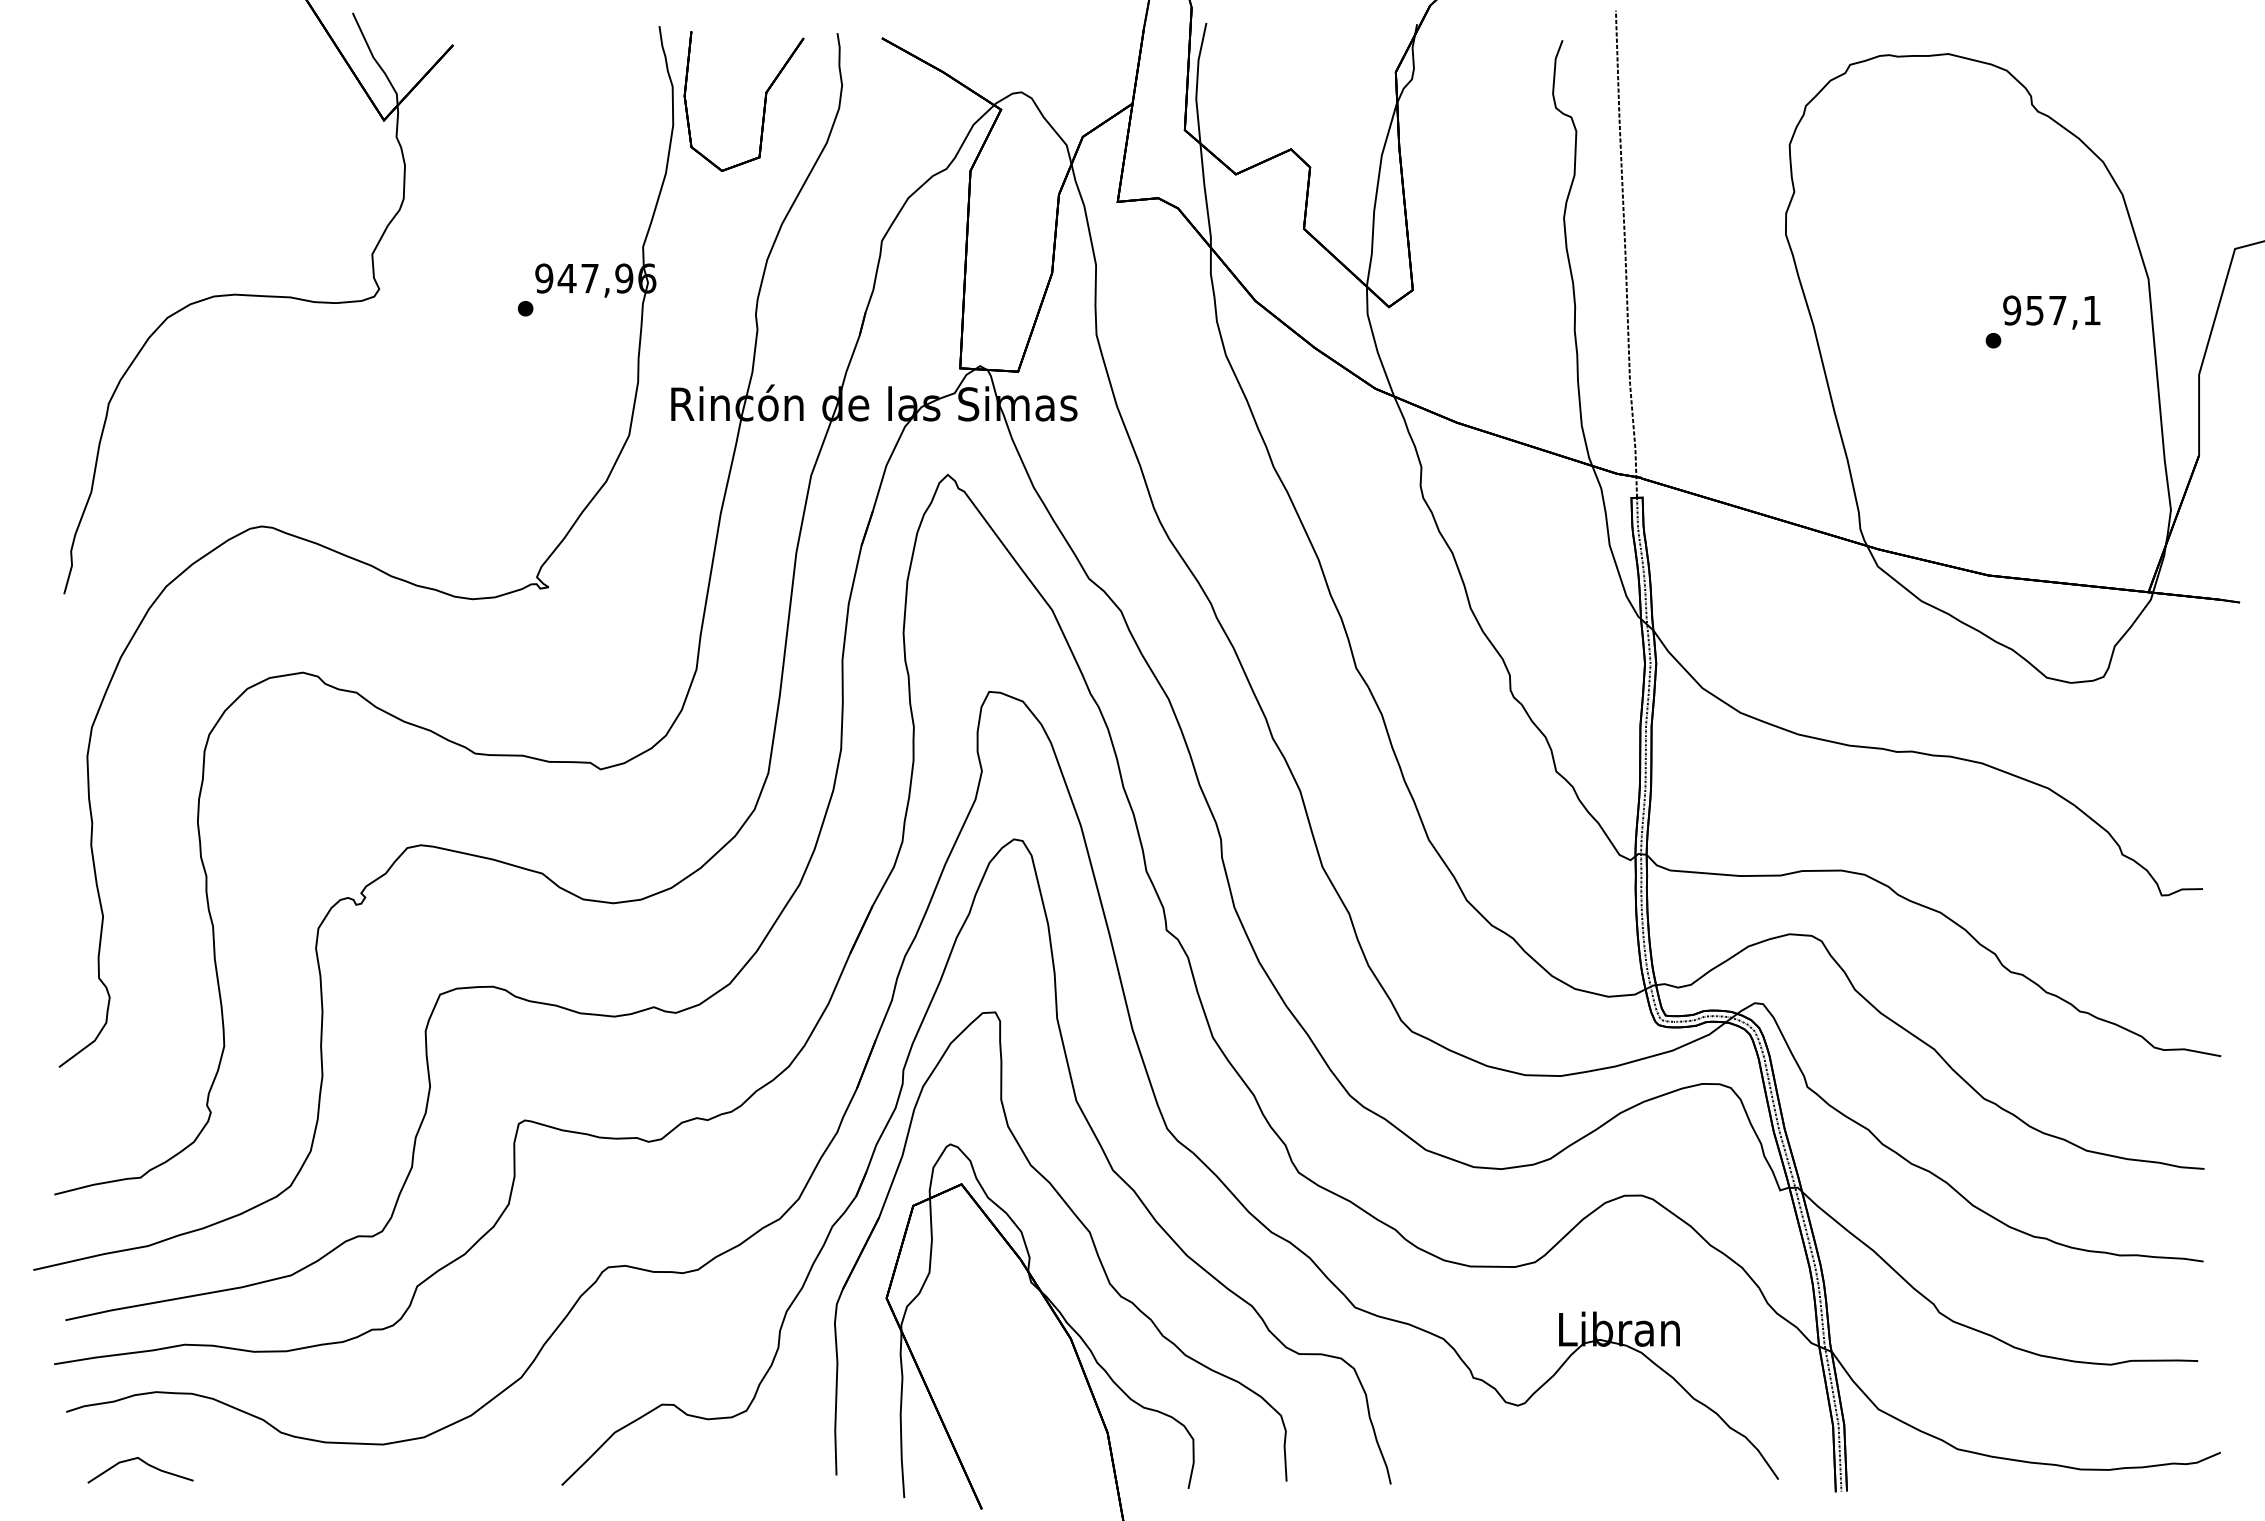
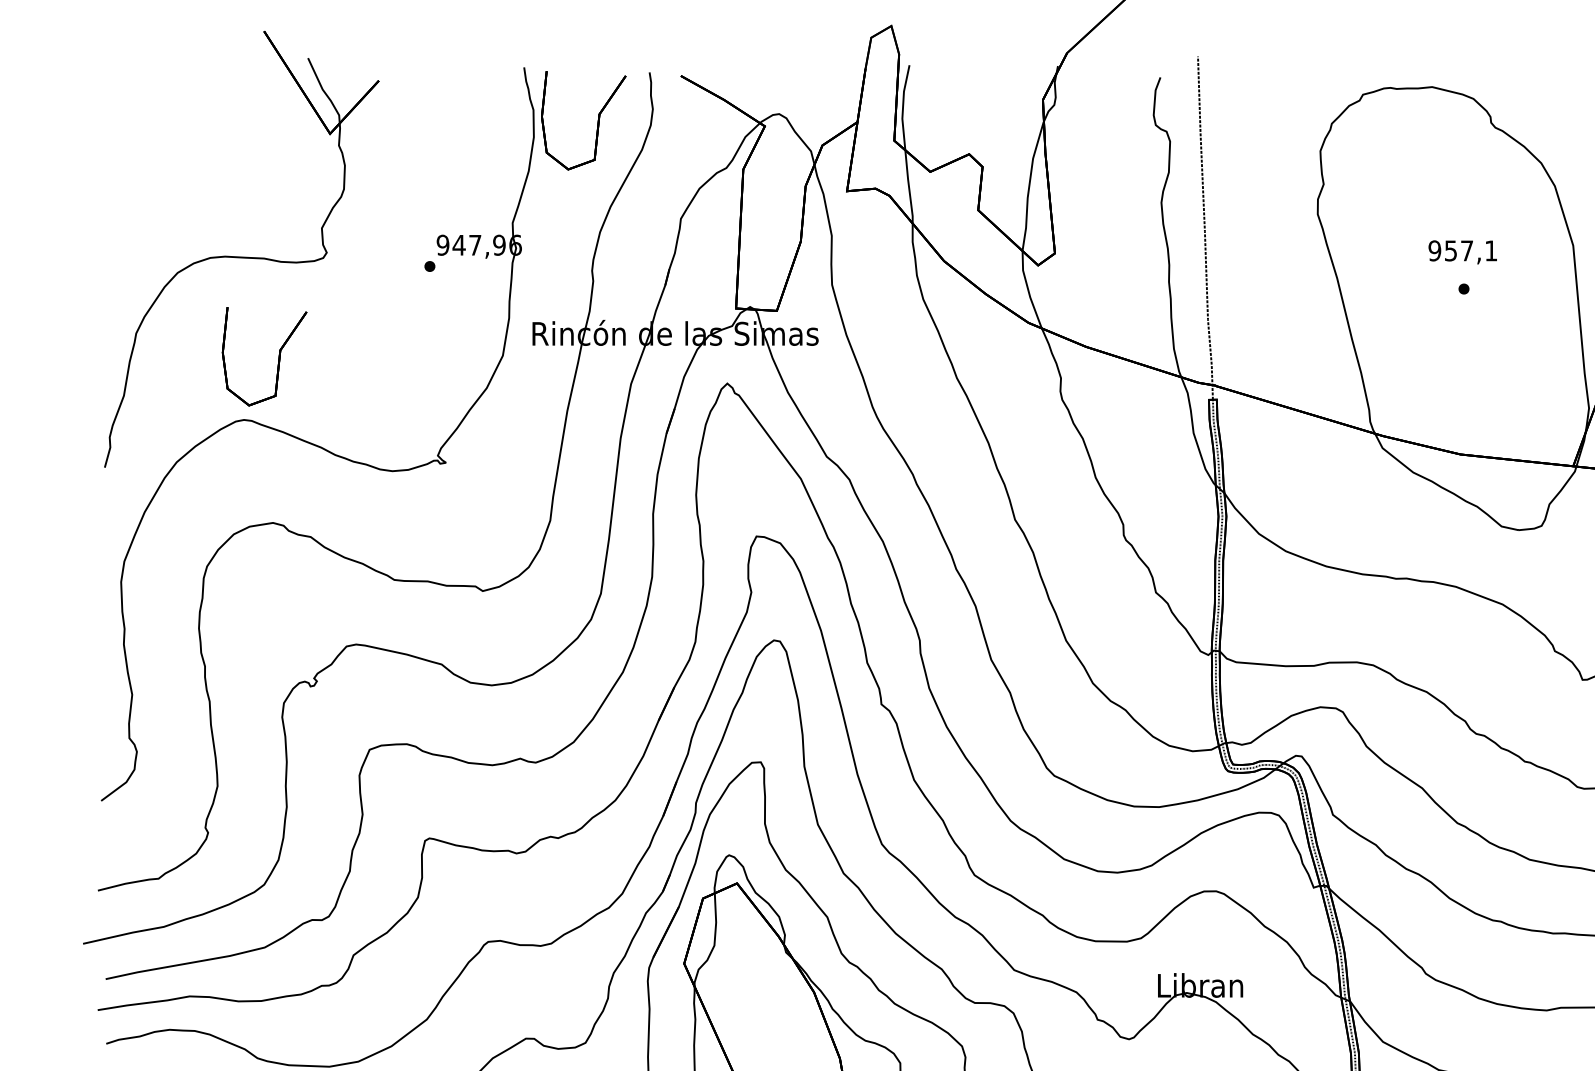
text: (2051, 312) -> (1462, 252), moved
part: (310, 441) -> (278, 360), added

